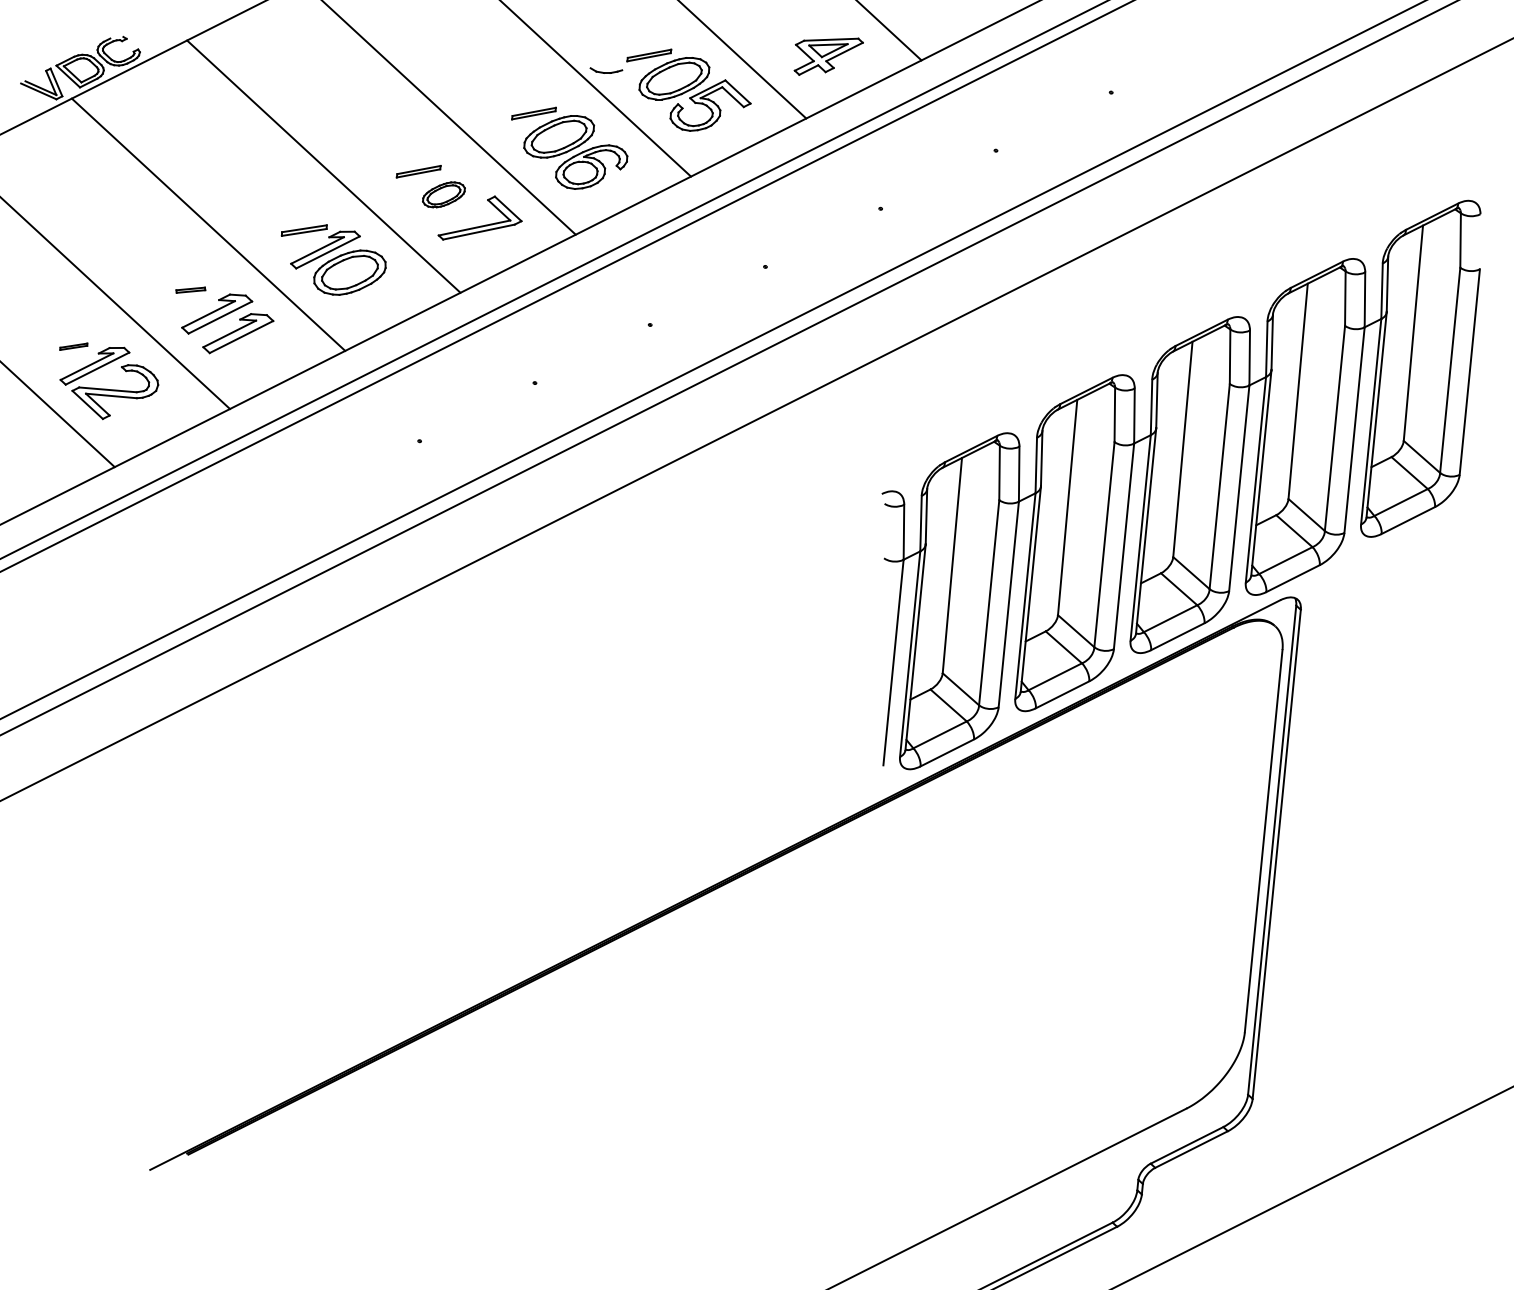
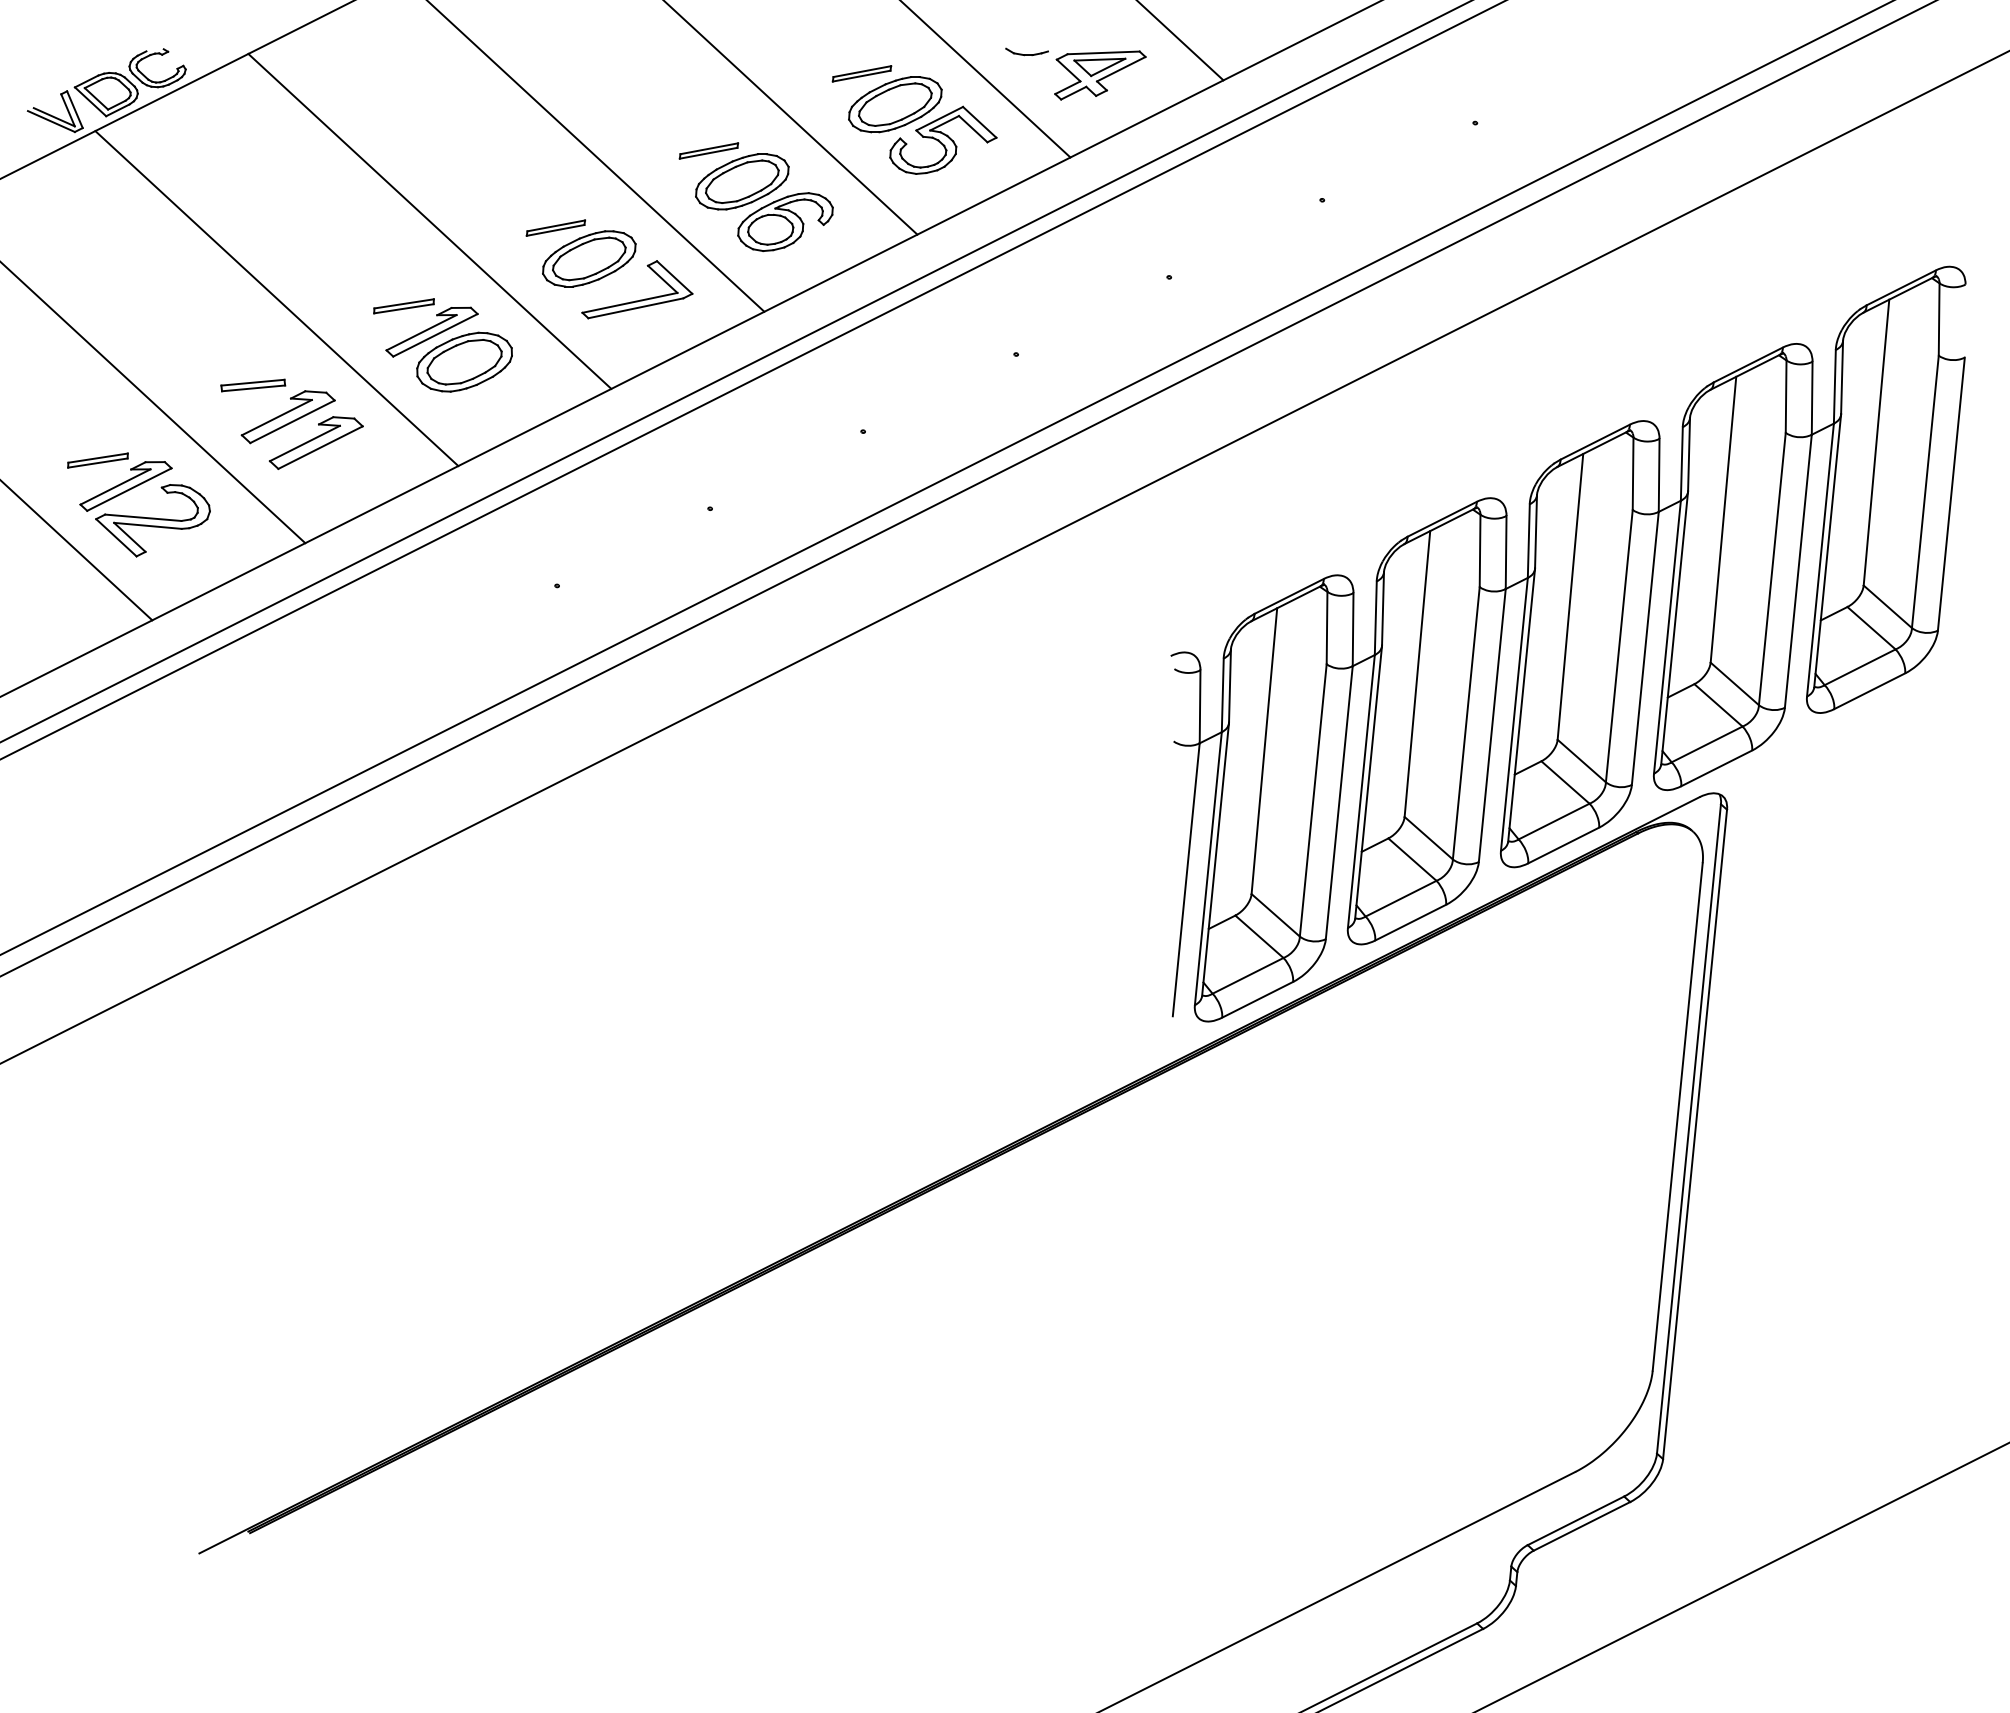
part: (605, 70) -> (1026, 51), moved
part: (444, 194) -> (589, 258), size x1.67
part: (190, 290) -> (253, 385), size x1.67
part: (73, 346) -> (97, 460), size x1.67

